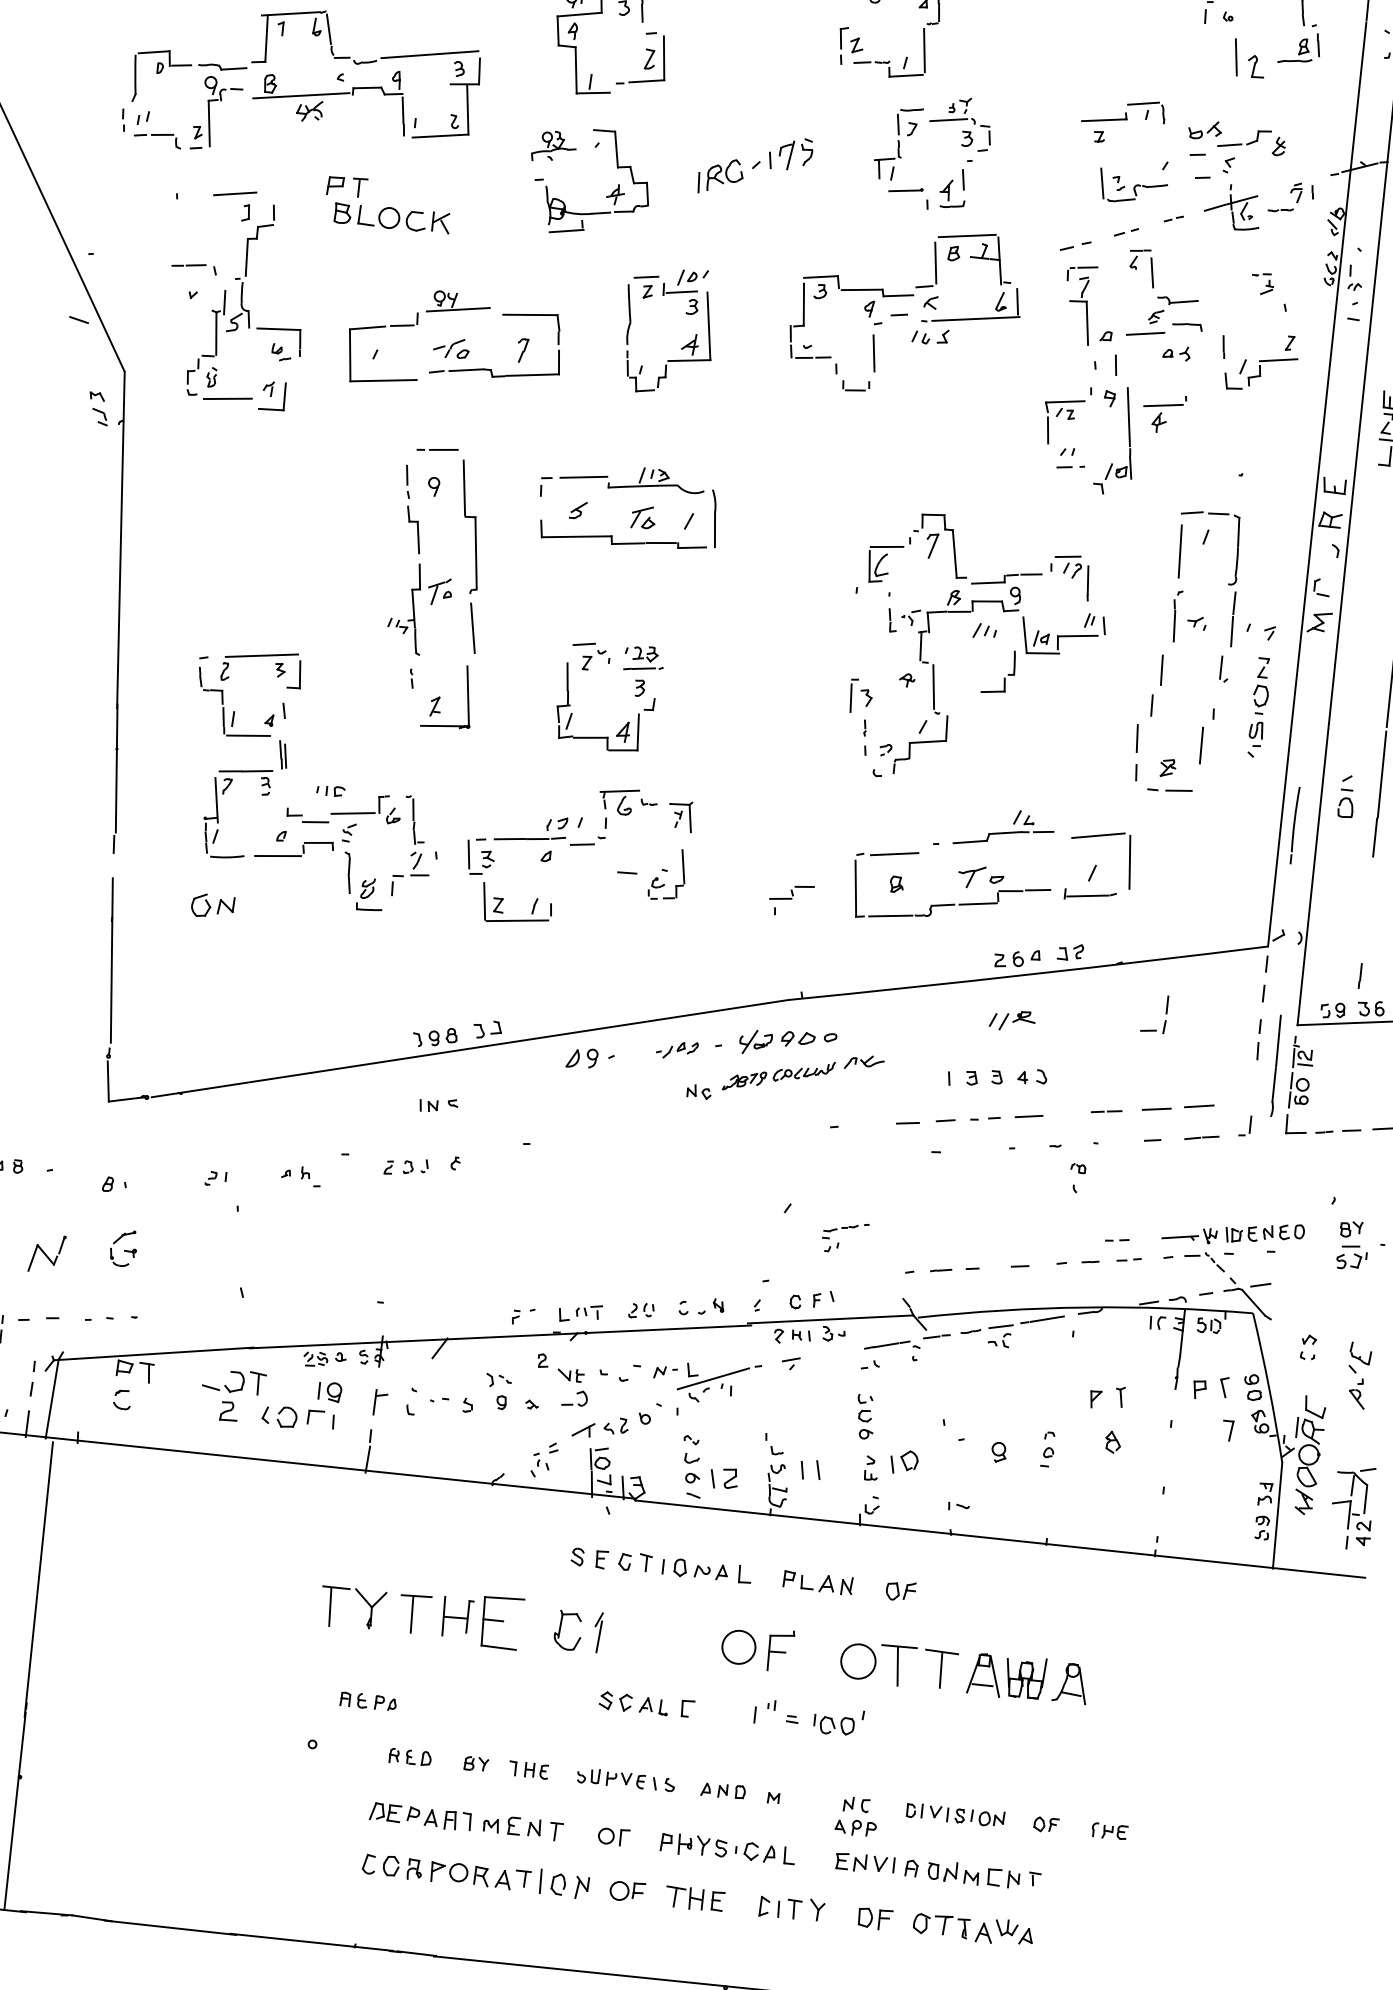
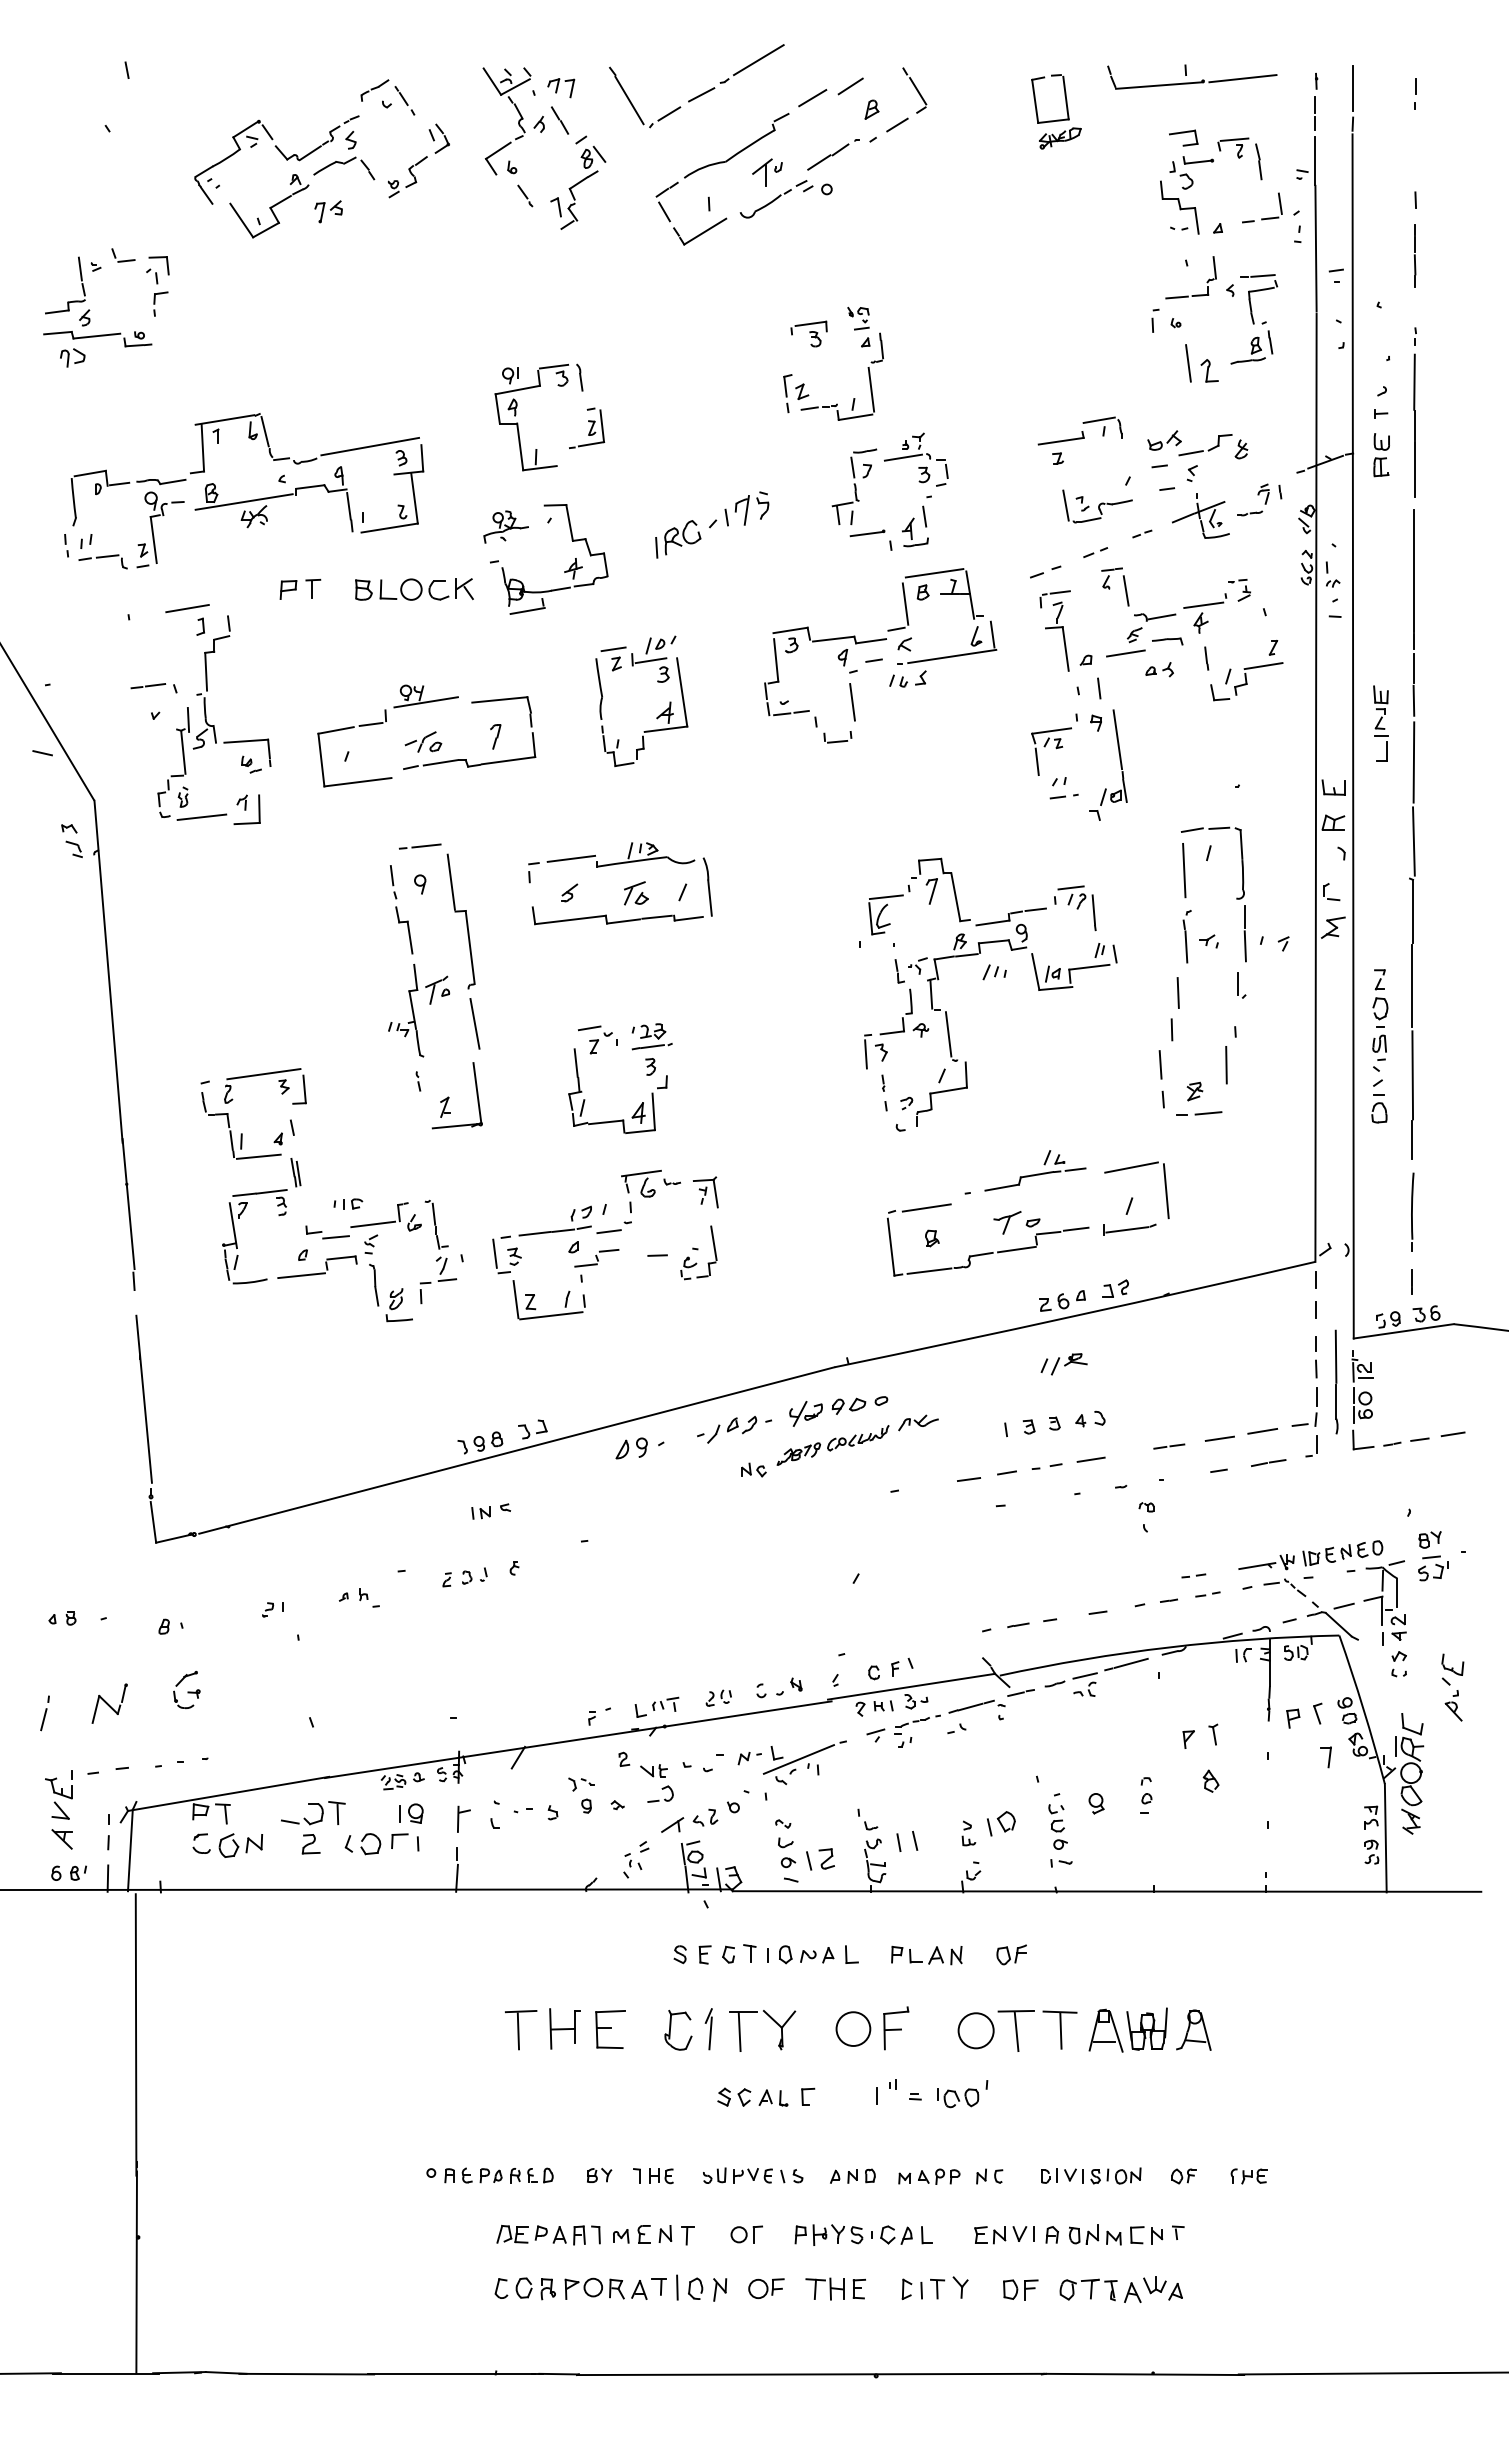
part: (643, 59) -> (587, 428), size x0.71
part: (392, 218) -> (414, 589), moved
part: (1164, 413) -> (1205, 613), moved
part: (1004, 677) -> (902, 1017), moved
part: (1259, 707) -> (1380, 1020), moved
part: (1294, 824) -> (1412, 1211), moved
part: (790, 899) -> (596, 1265), moved
part: (212, 906) -> (240, 1845), moved
part: (1166, 1014) -> (1316, 1406), moved
part: (677, 1049) -> (727, 1429), size x1.43
part: (846, 1229) -> (917, 1722), moved
part: (864, 1416) -> (1057, 1826), moved
part: (1352, 1507) -> (1384, 1602), moved
part: (363, 1599) -> (772, 2020), moved
part: (501, 1622) -> (610, 2029), size x0.71
part: (368, 1701) -> (473, 2175), moved
part: (856, 1827) -> (939, 2176), moved

